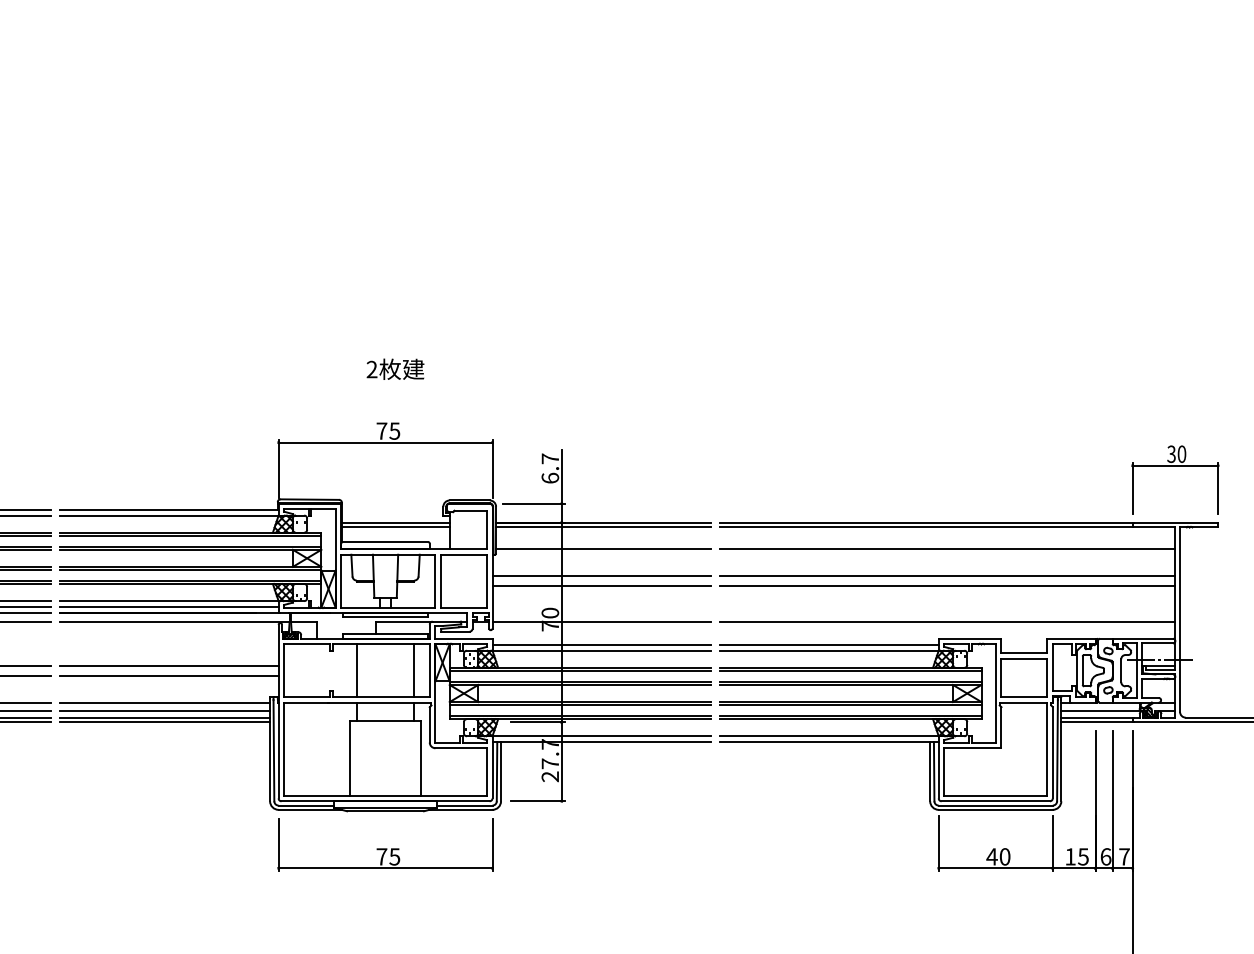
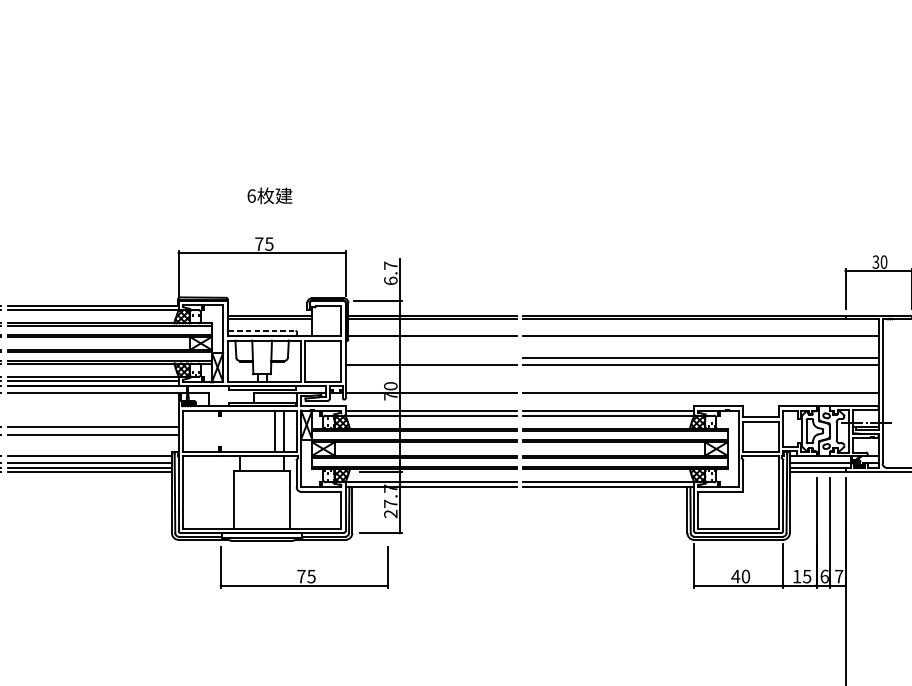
text: (371, 369) -> (251, 195), 2 -> 6
line: (385, 542) -> (262, 331), solid -> dashed
line: (601, 576) -> (430, 357), removed
line: (357, 670) -> (275, 431), moved
part: (385, 844) -> (304, 566), moved

